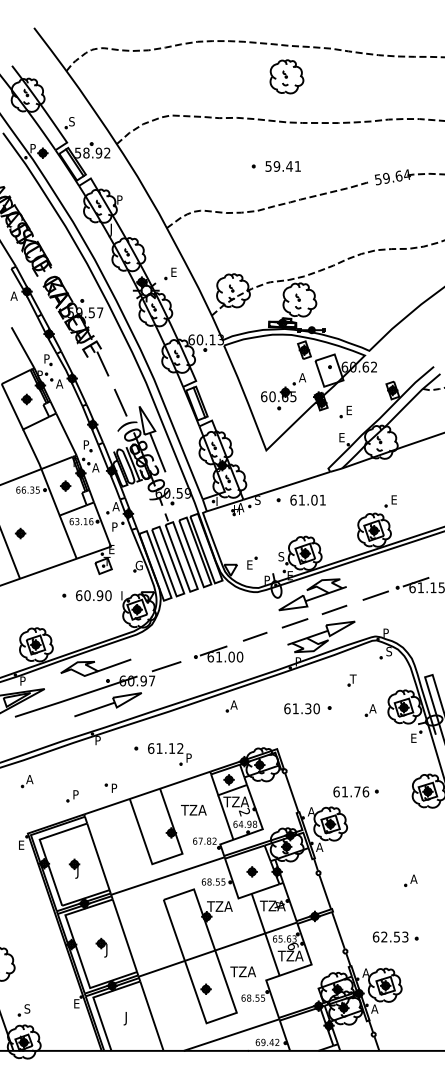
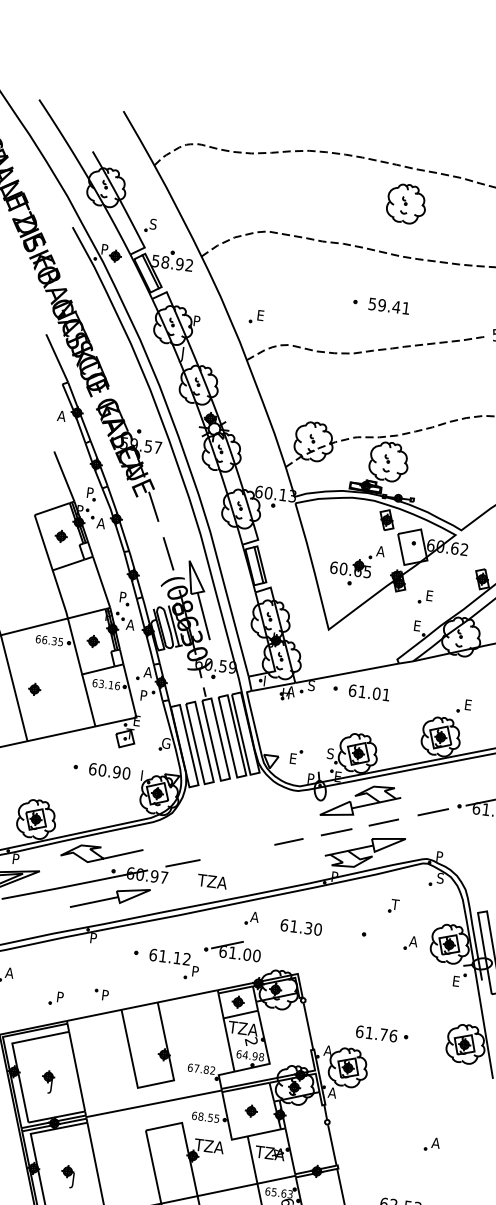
part: (170, 273) -> (256, 316), moved
part: (218, 653) -> (232, 948), moved
text: (301, 708) -> (300, 926), moved
text: (193, 810) -> (211, 881), moved

